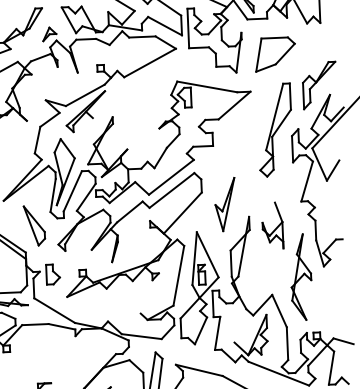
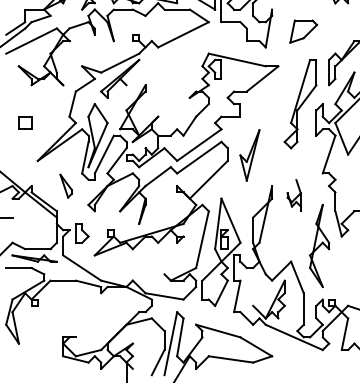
part: (275, 54) -> (303, 31), size x0.7
part: (224, 204) -> (249, 155), moved
part: (271, 225) -> (293, 195), size x0.7
part: (33, 226) -> (65, 186), size x0.6

